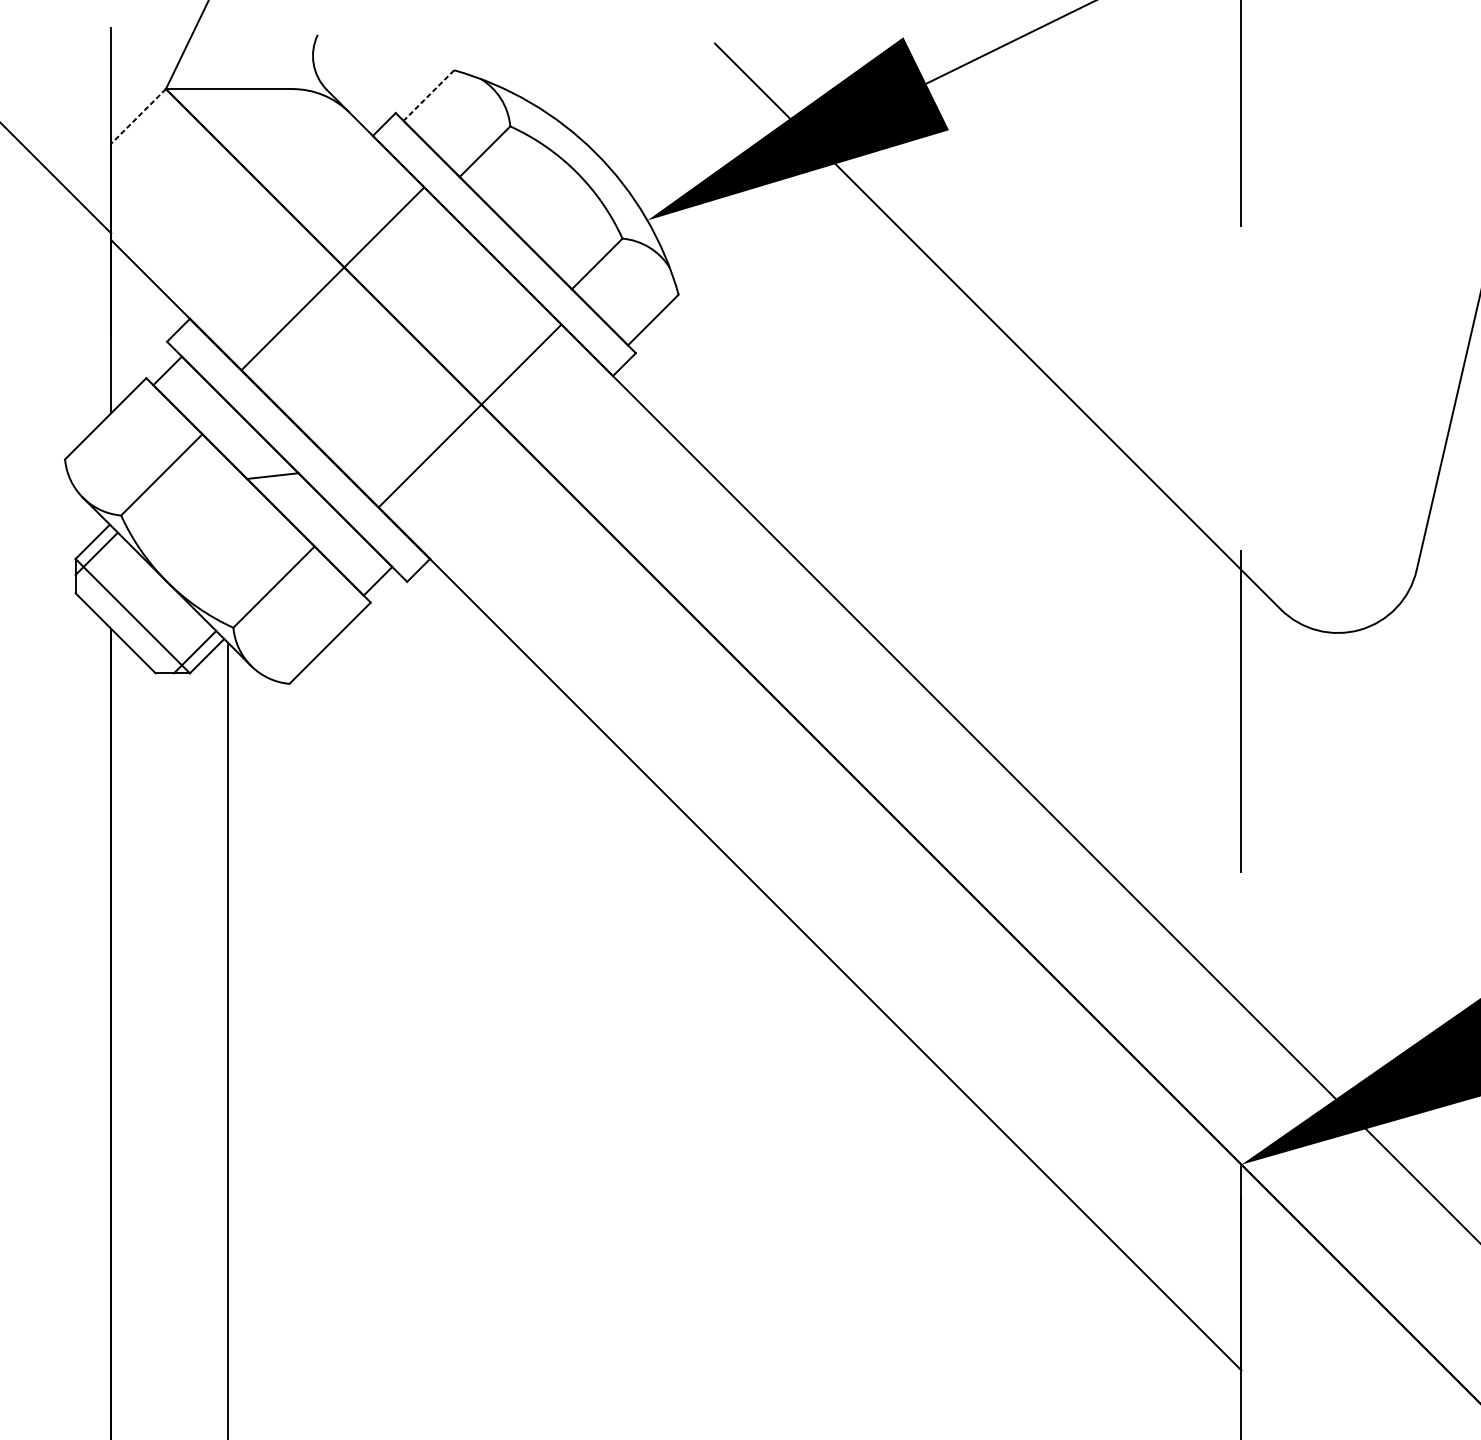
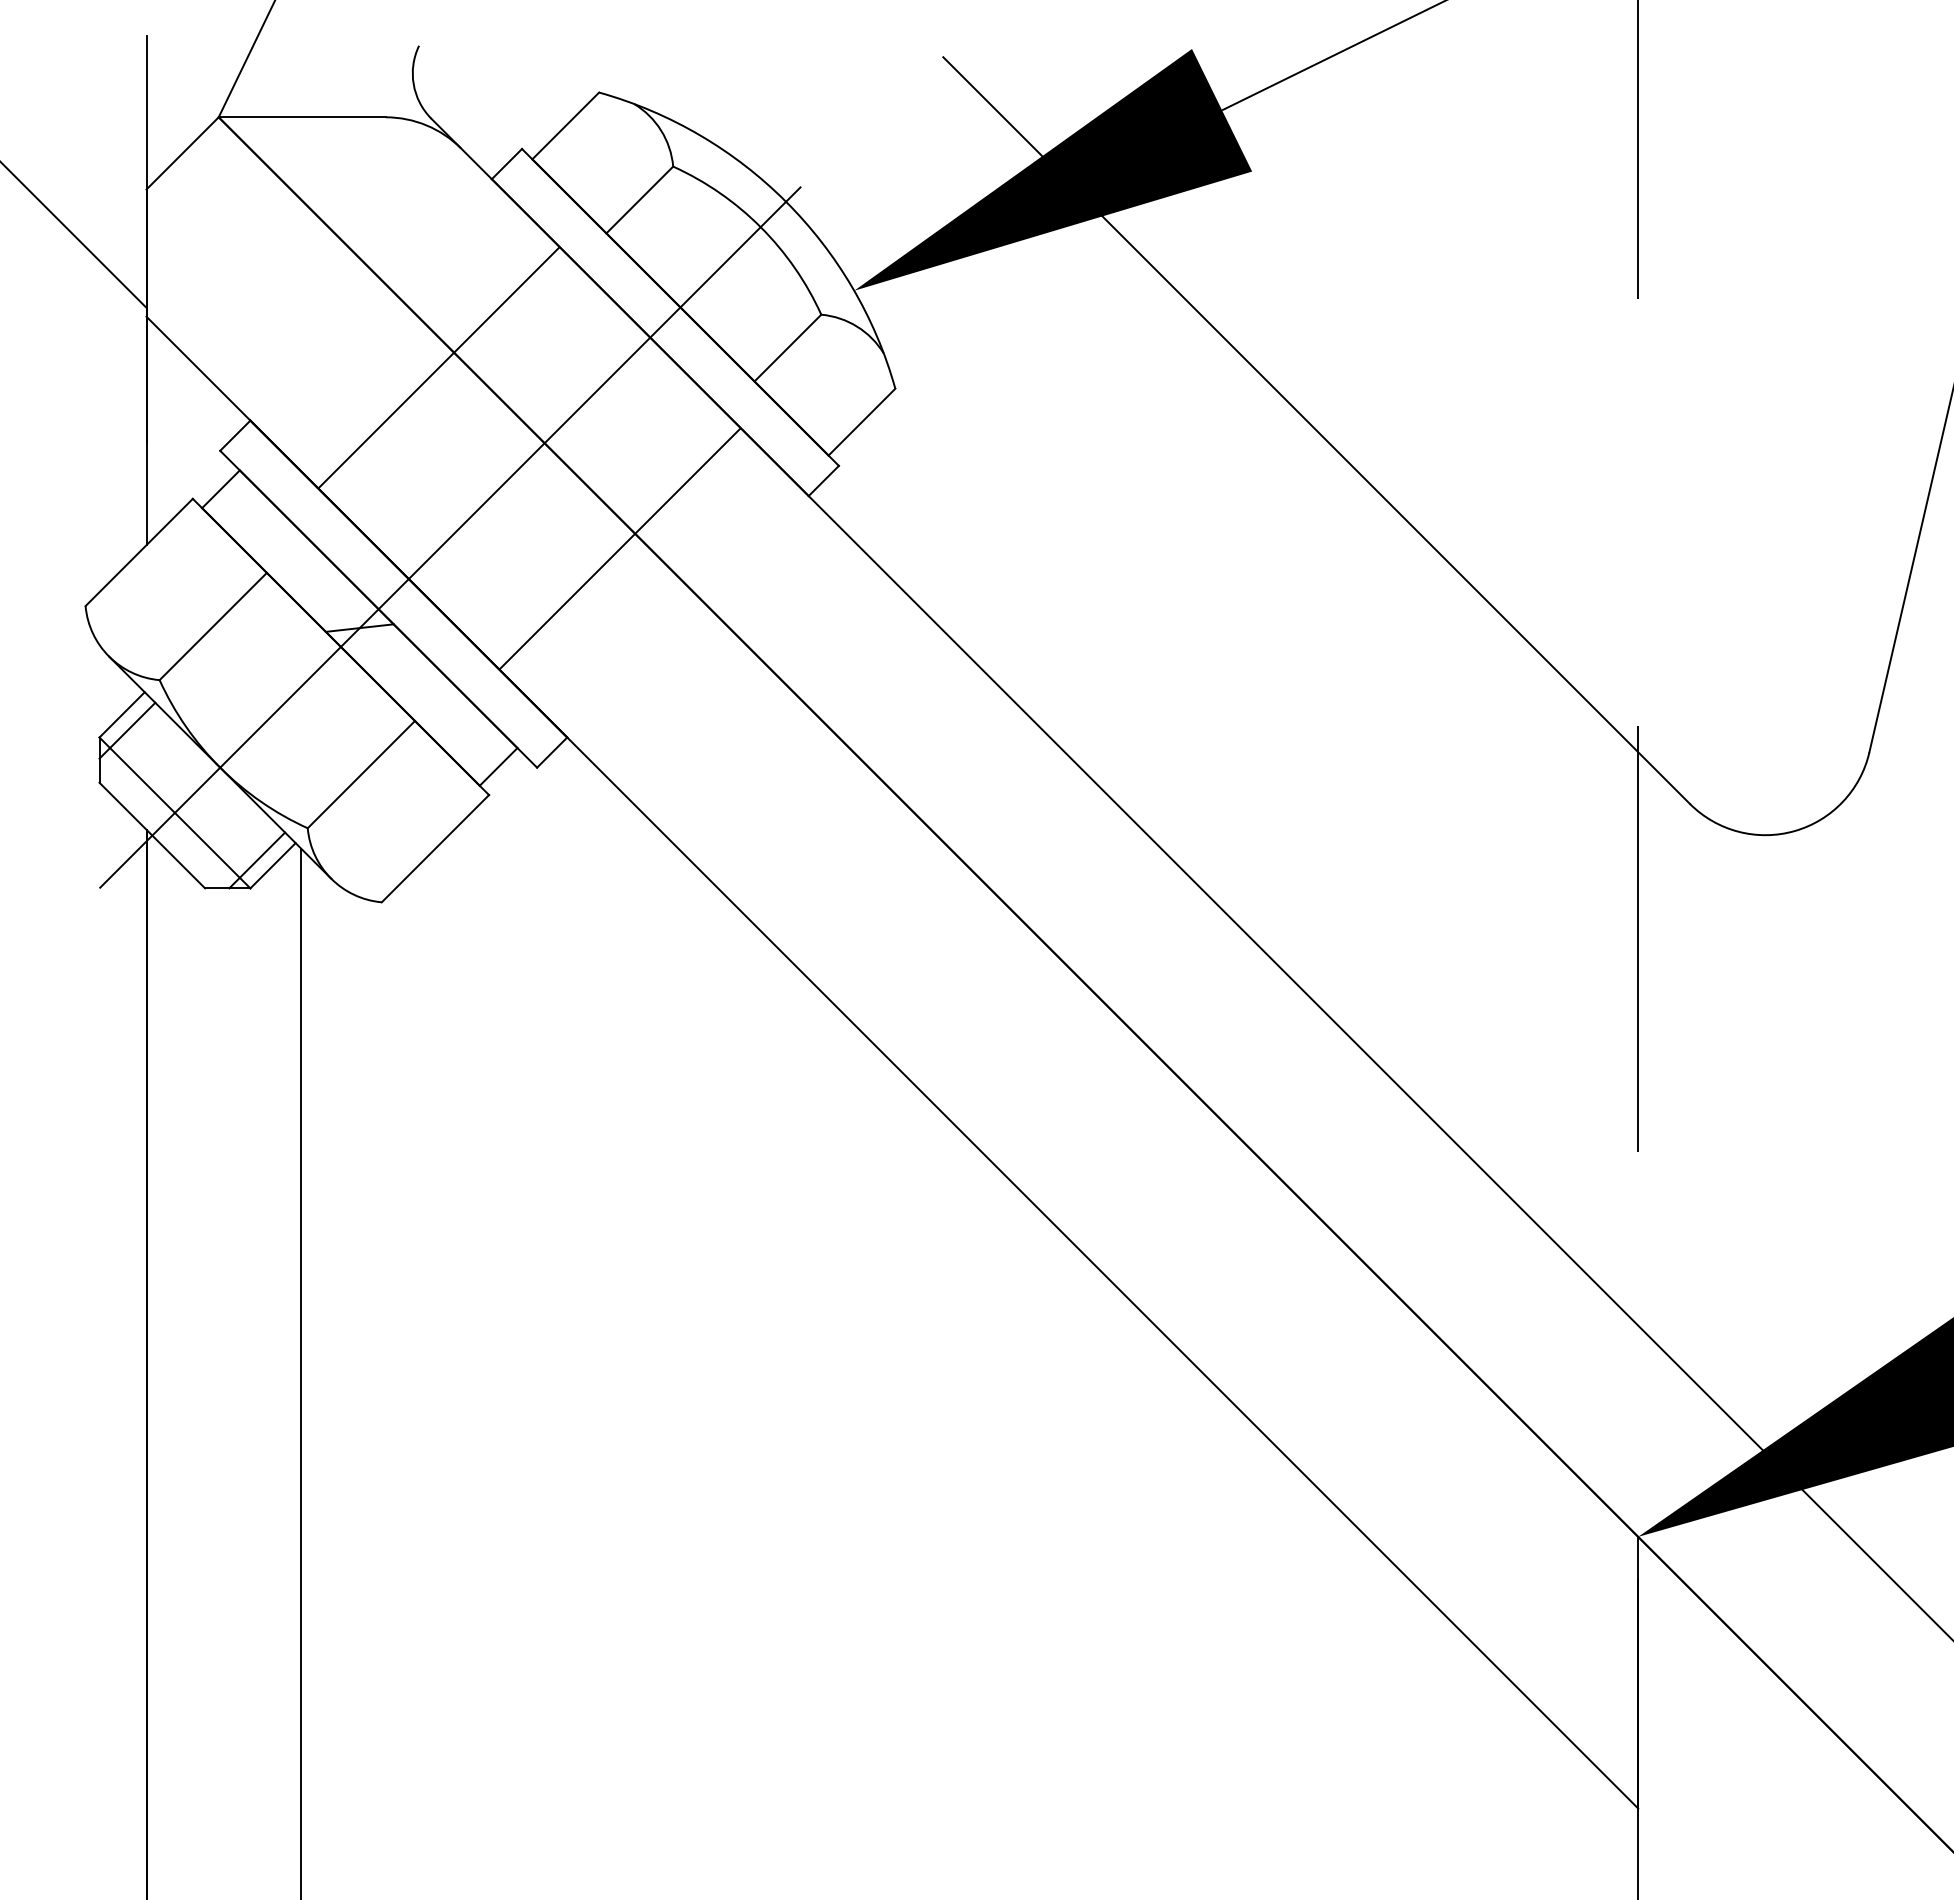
line: (428, 96) -> (565, 126), dashed -> solid
line: (138, 116) -> (182, 153), dashed -> solid
line: (341, 407) -> (450, 537), added

